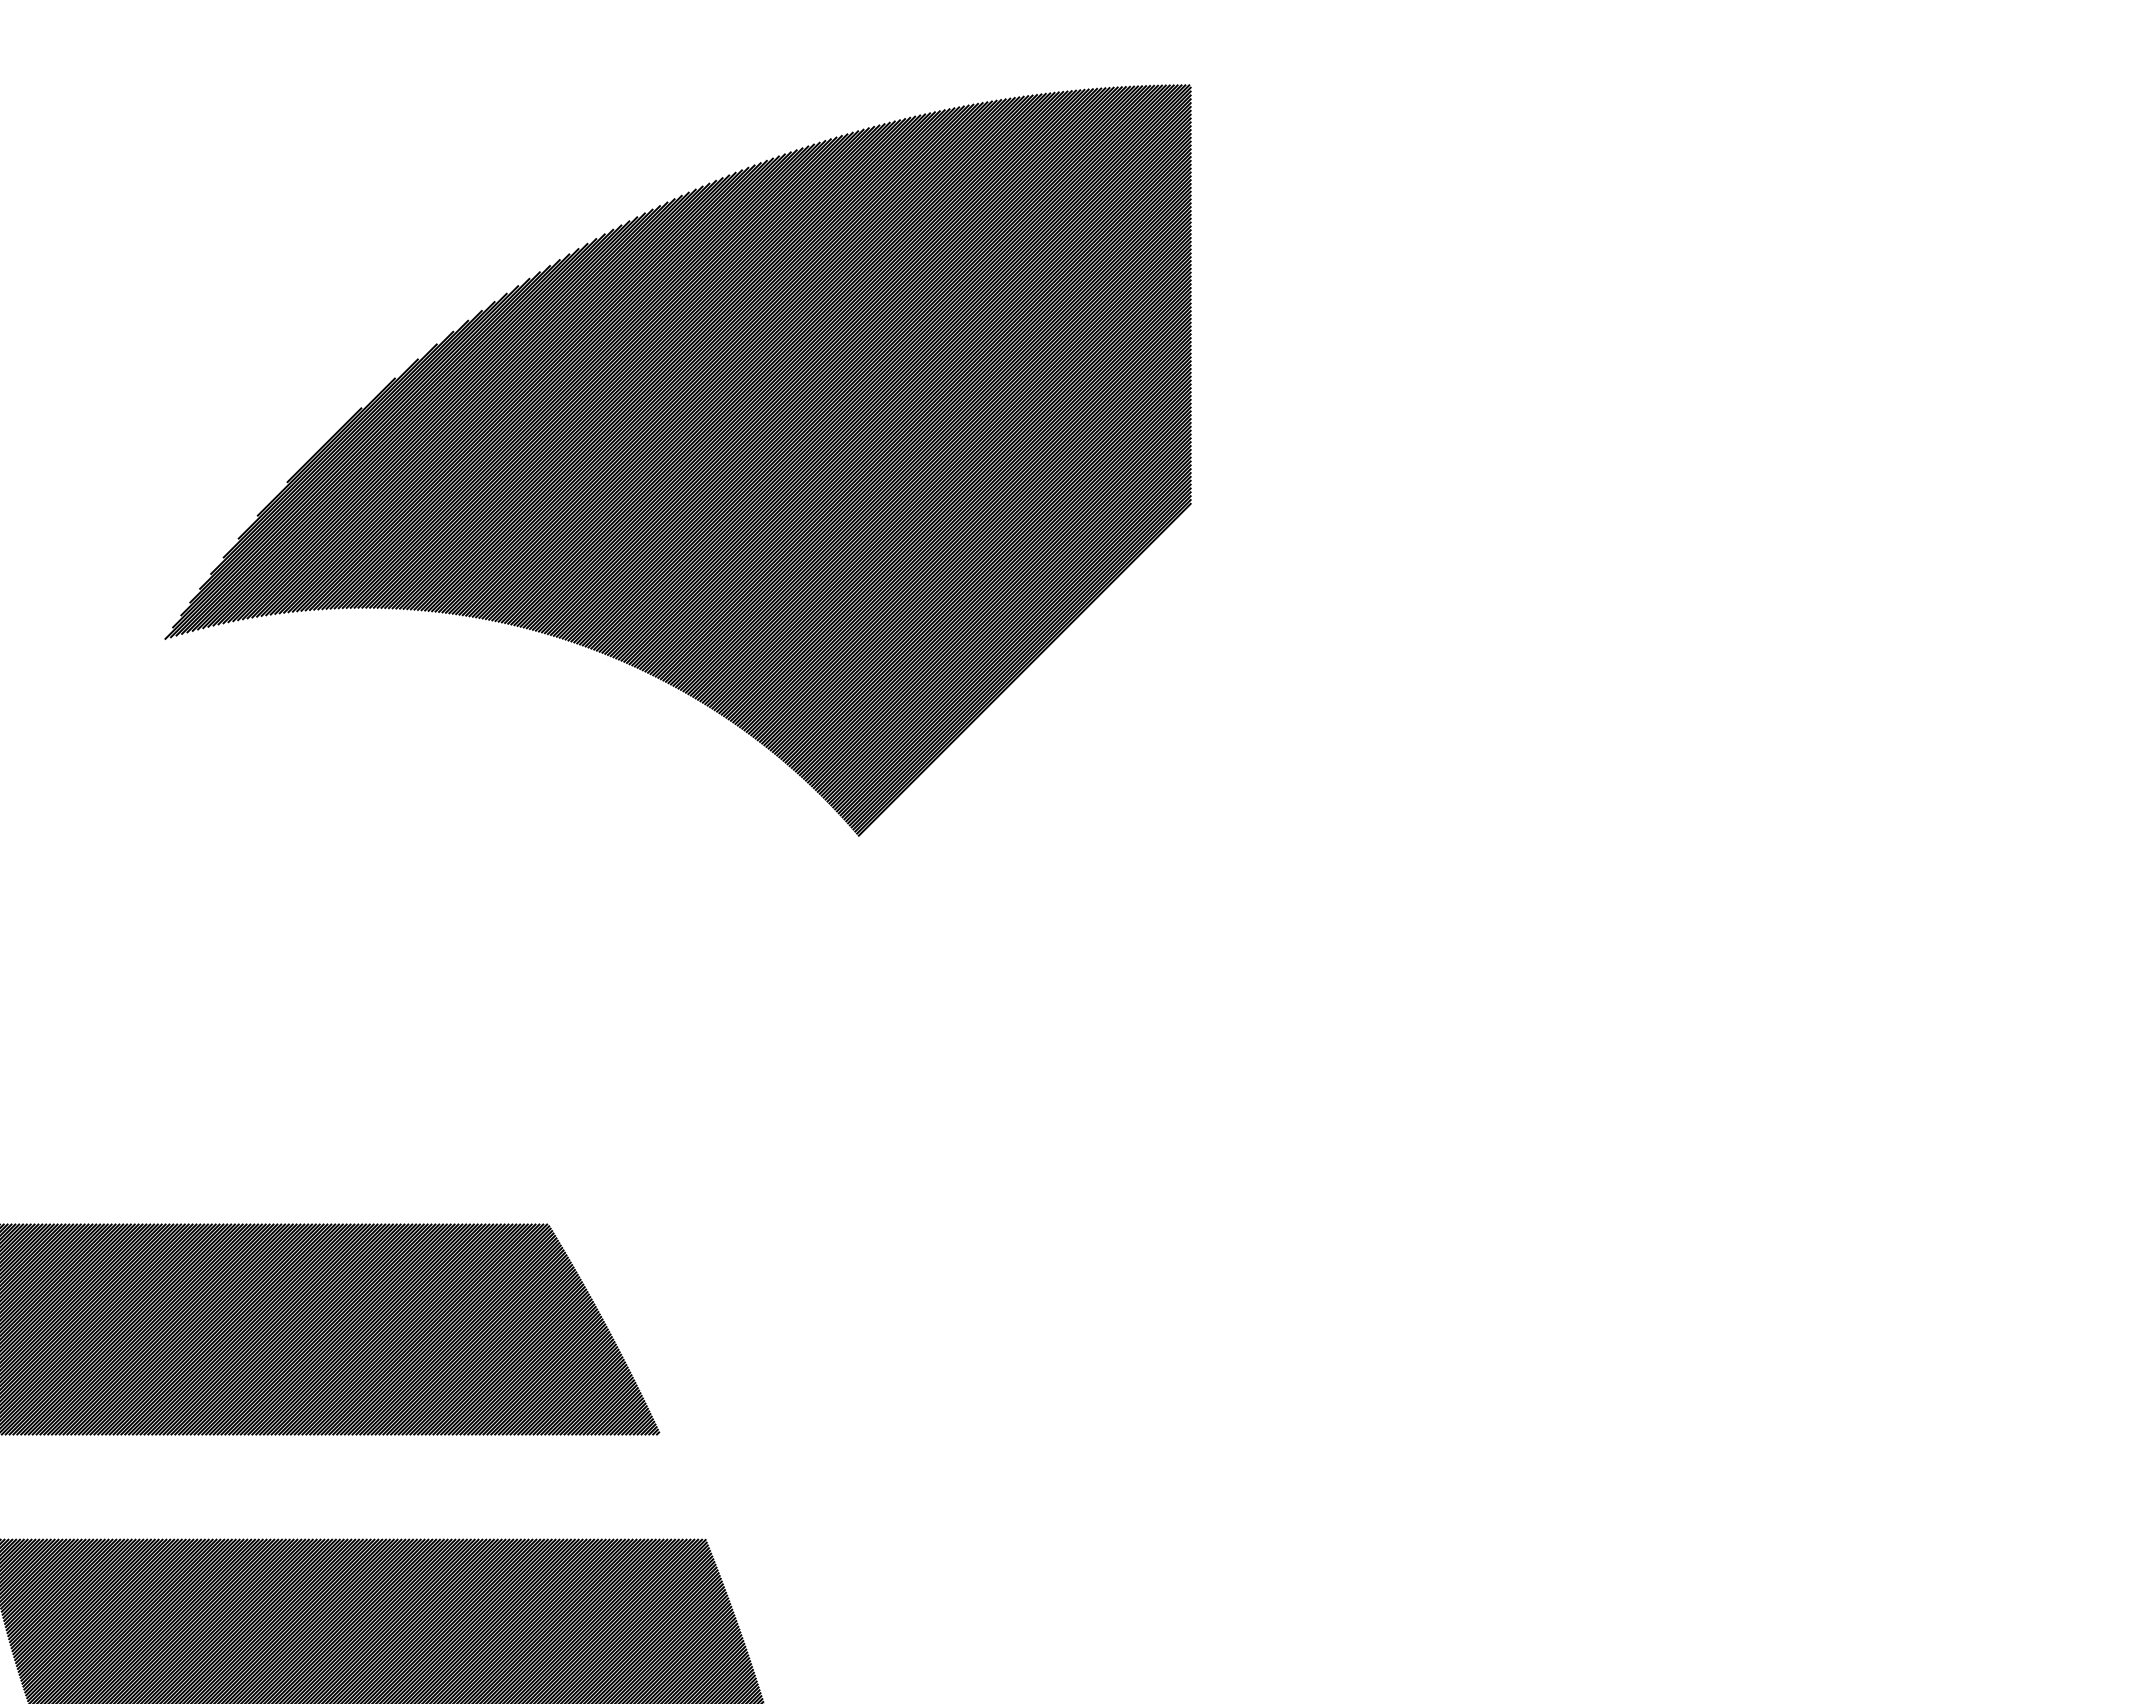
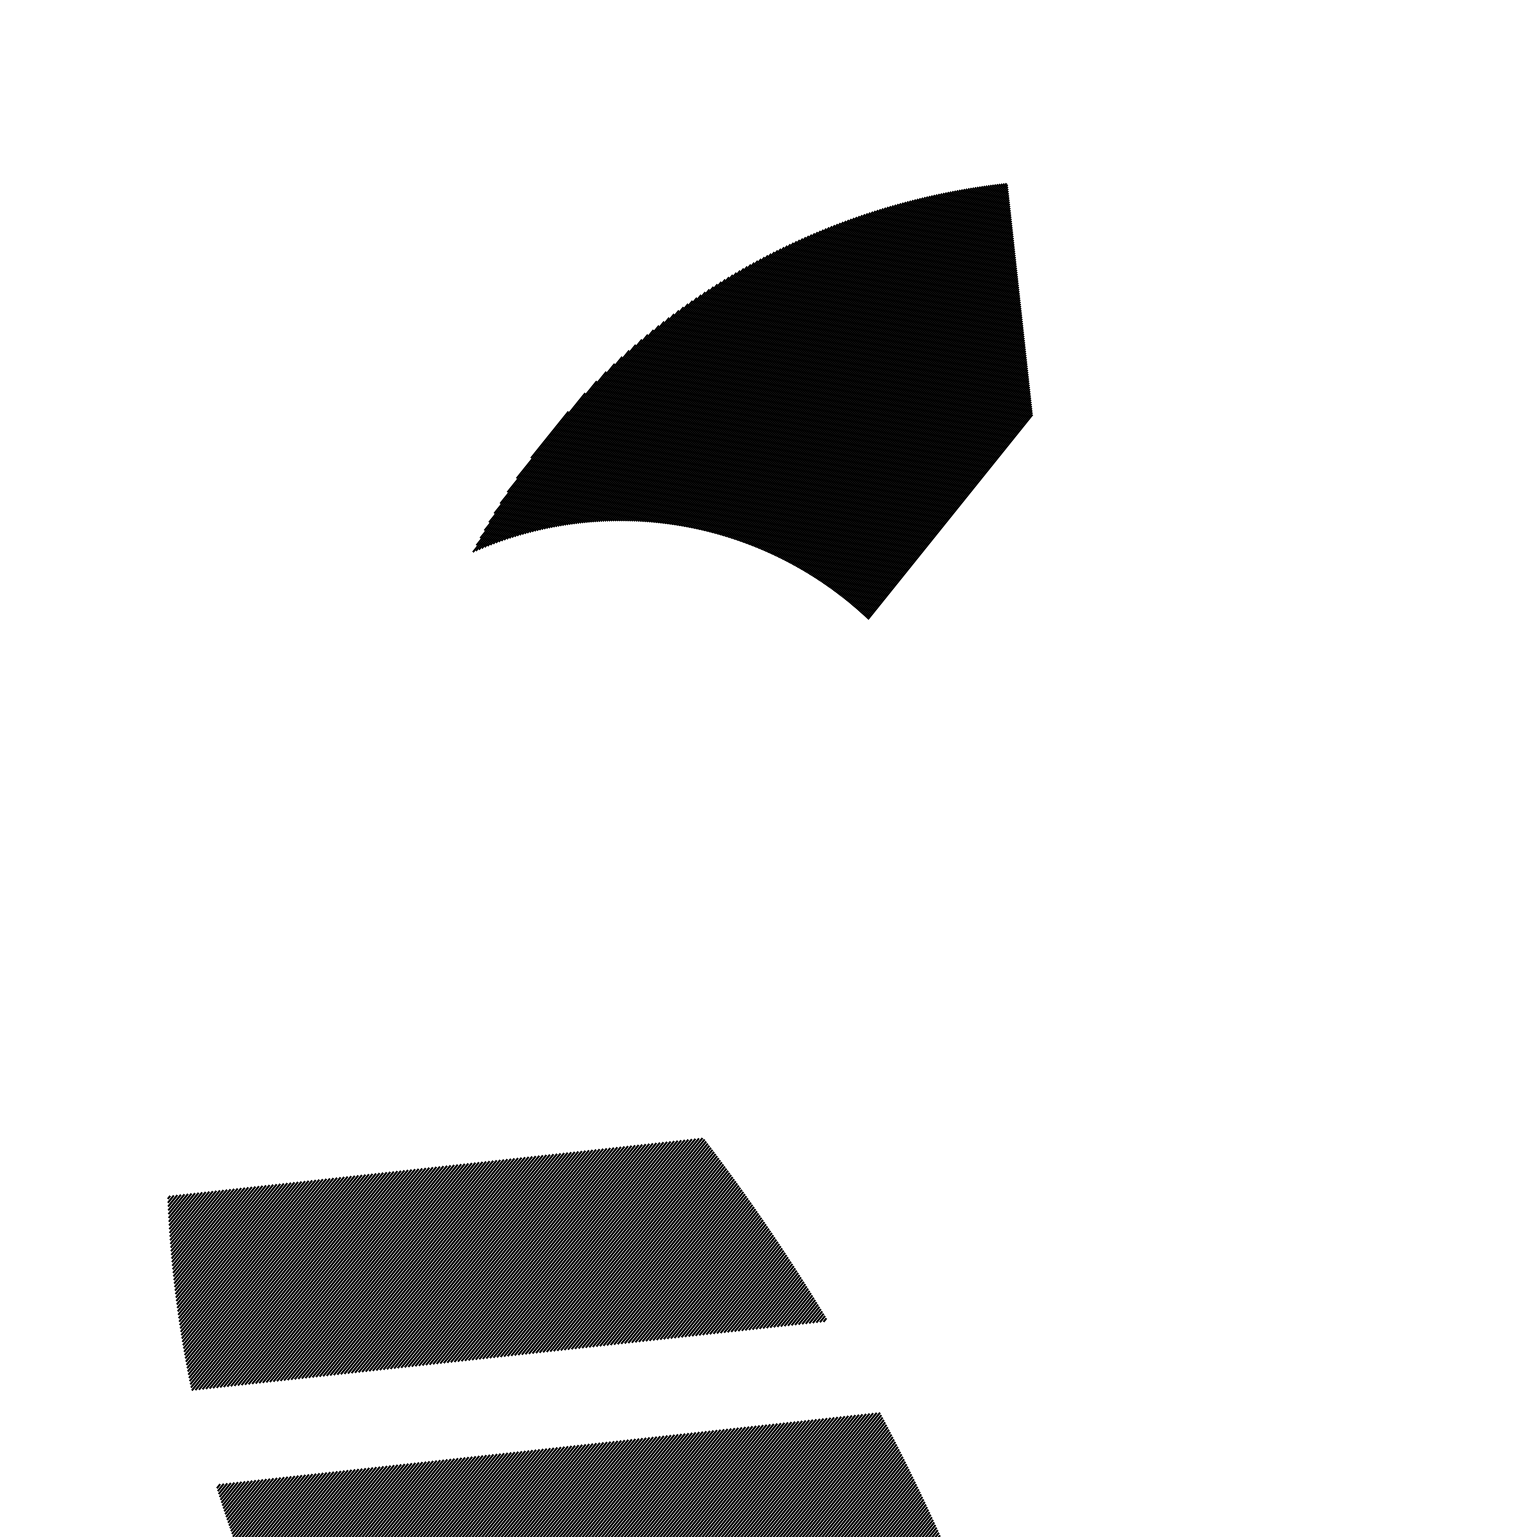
part: (677, 460) -> (745, 422), size x0.6

